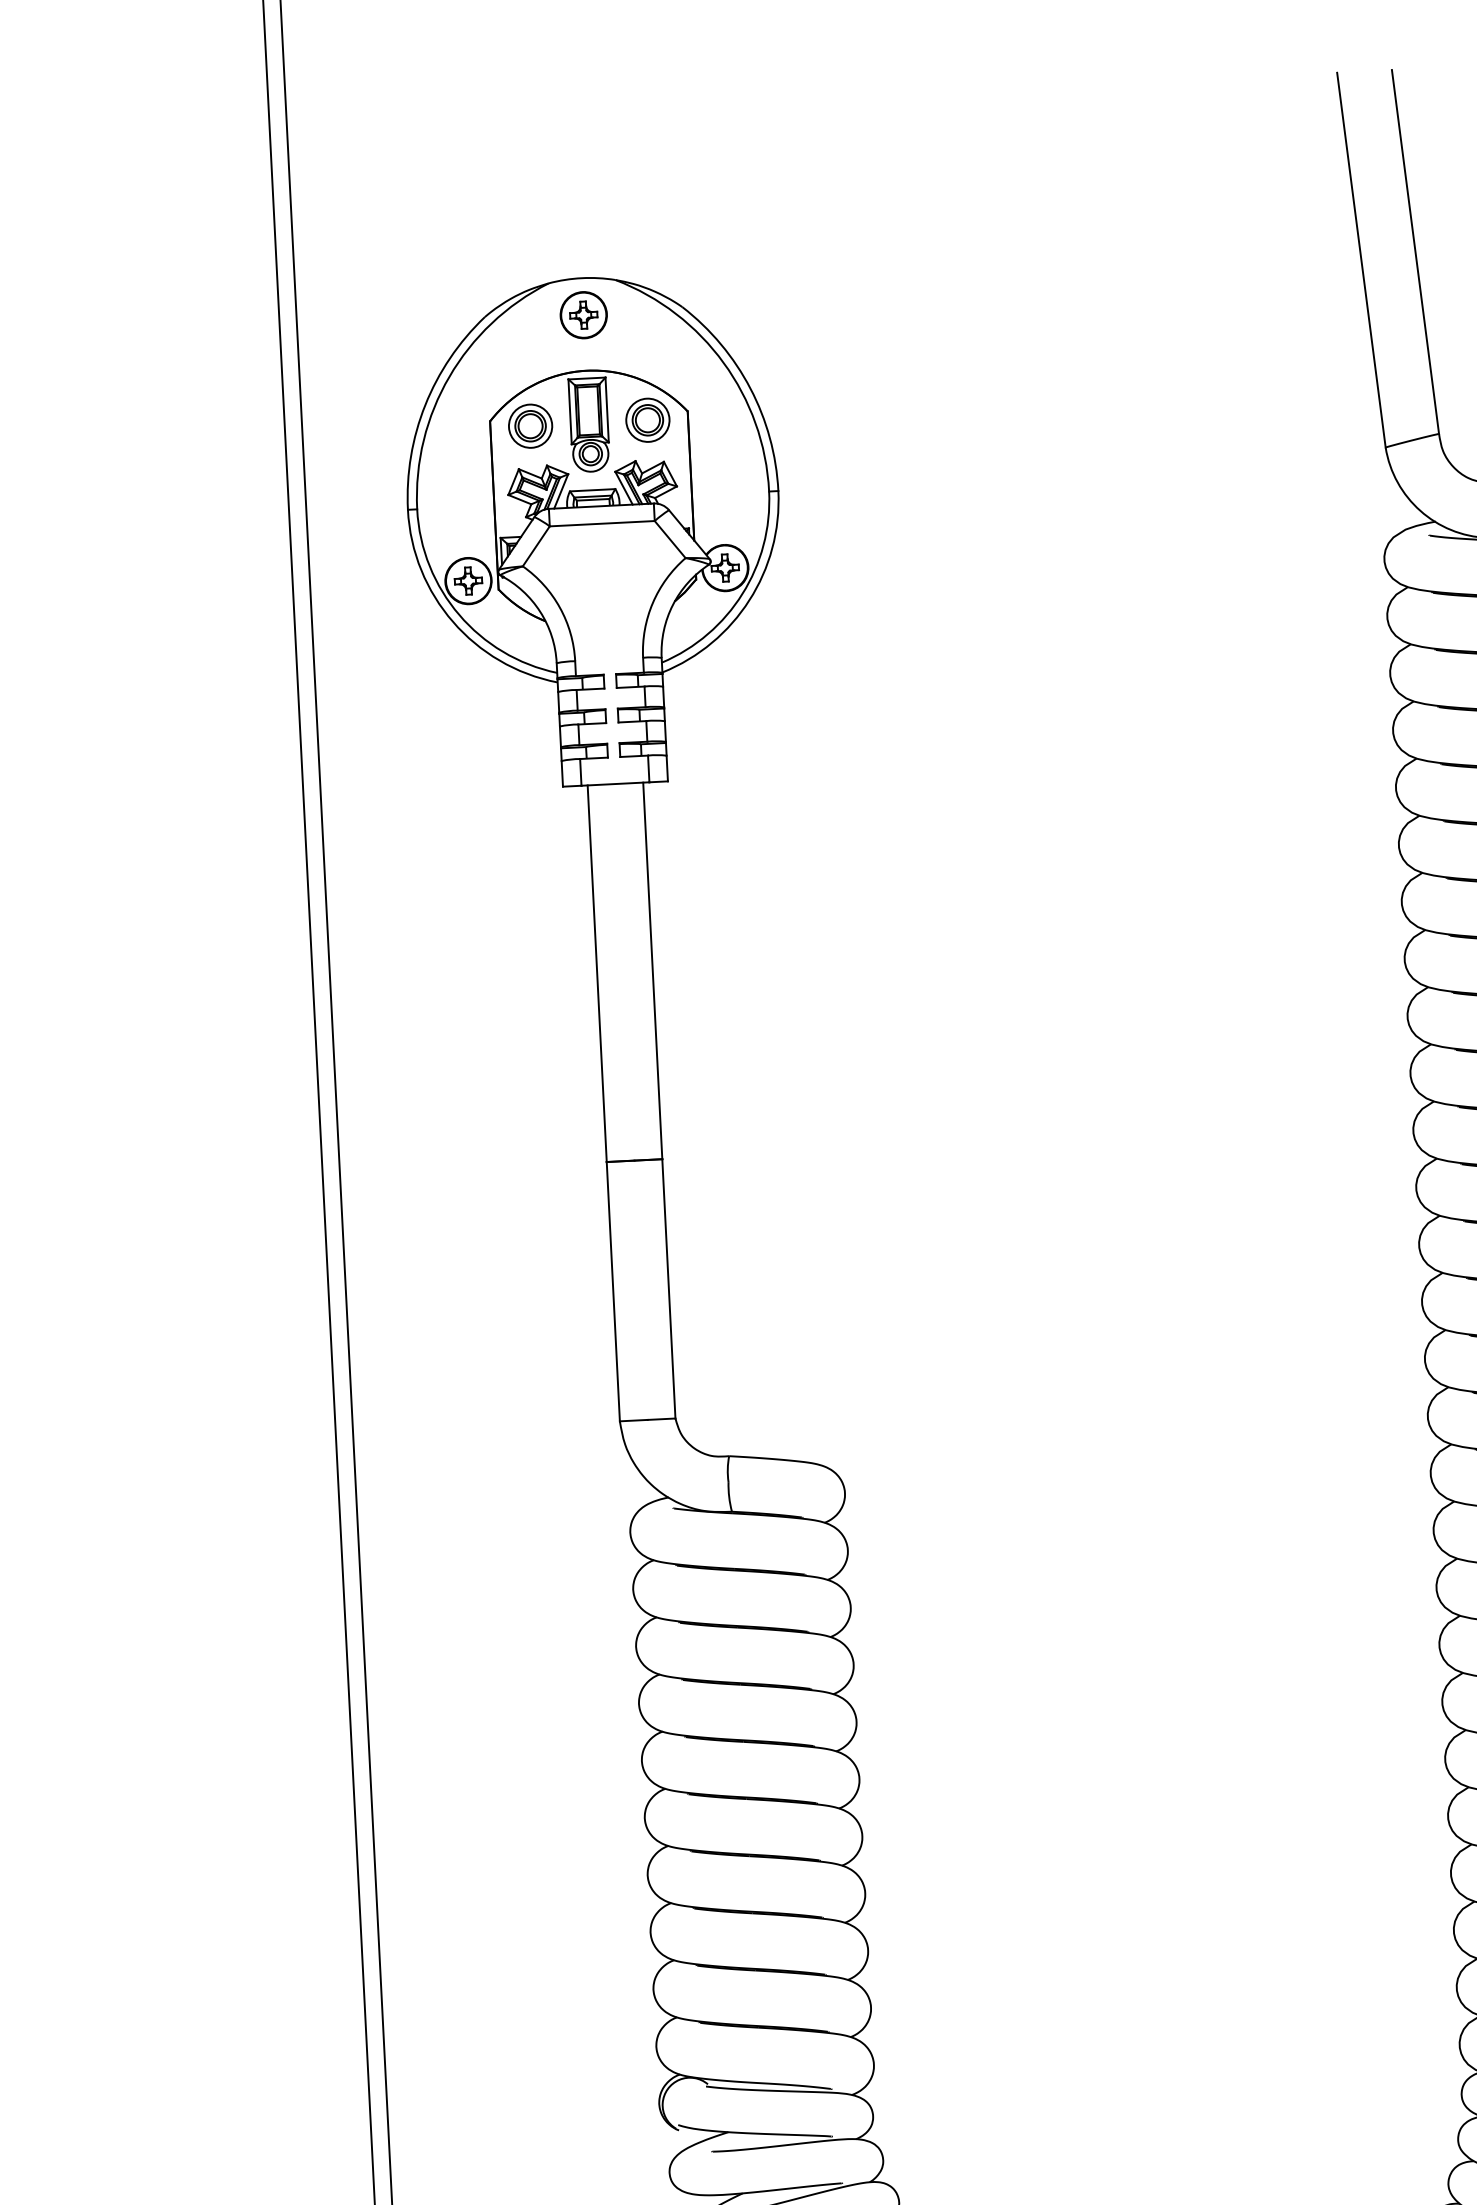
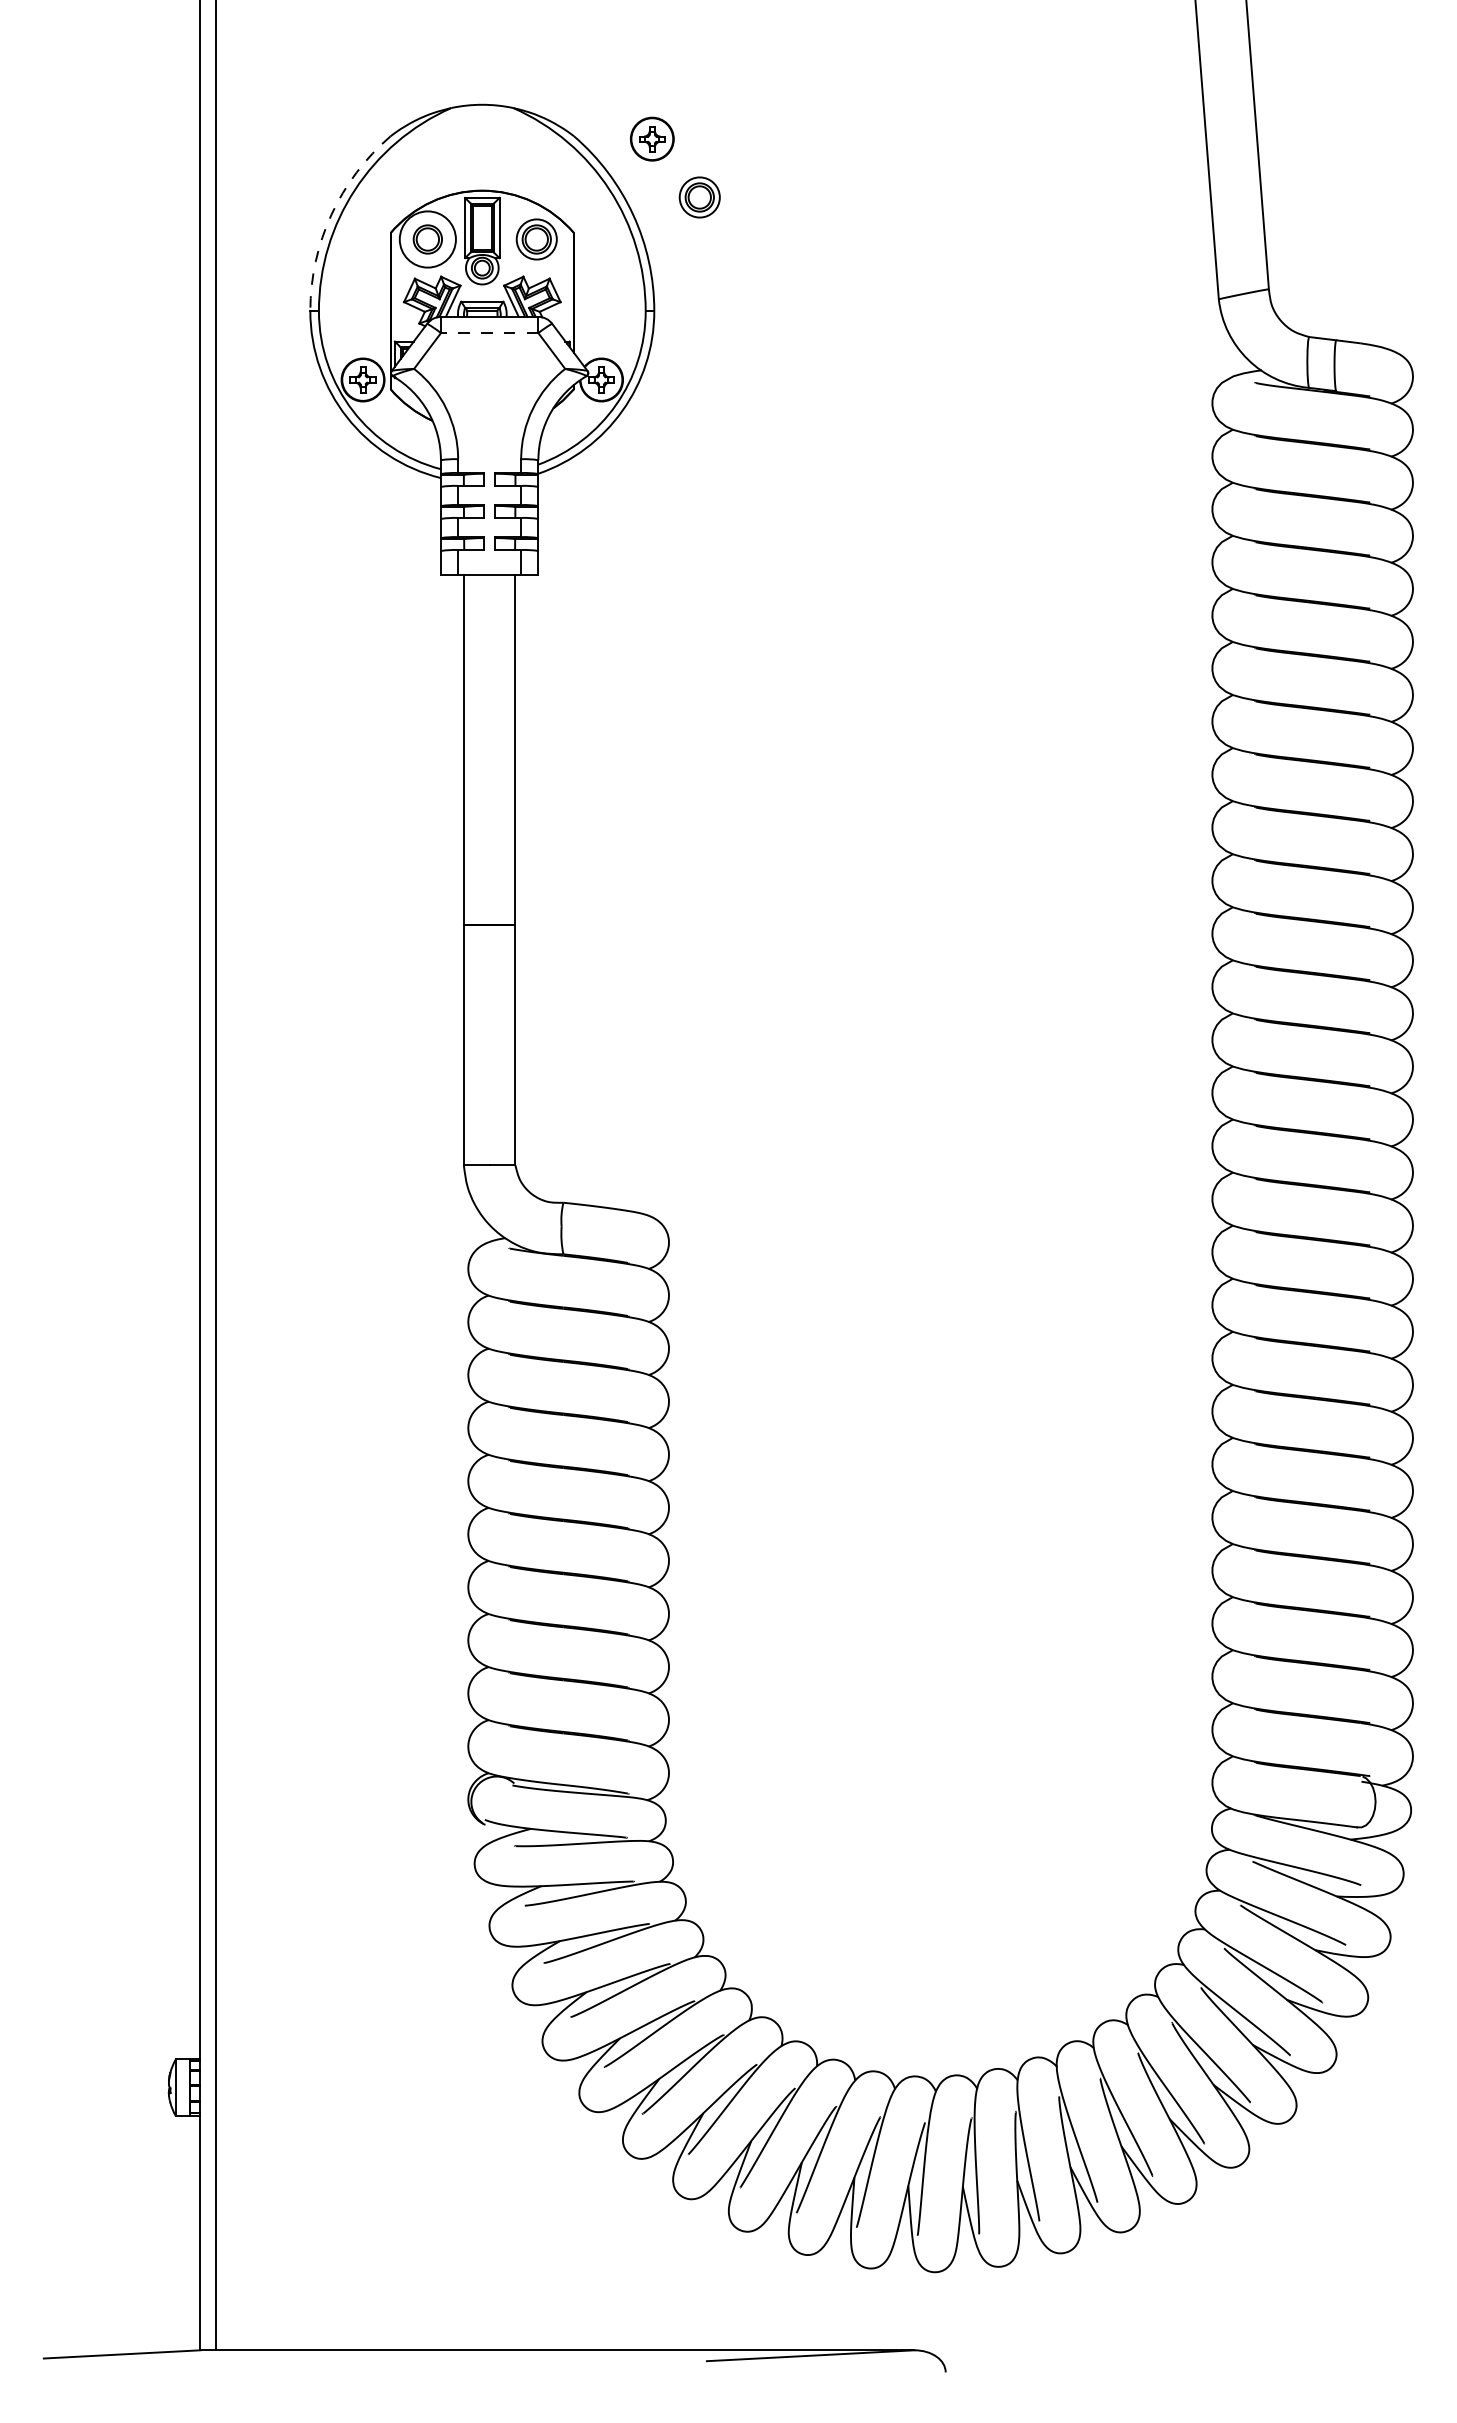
part: (583, 314) -> (652, 138), moved
part: (820, 366) -> (699, 197), added
arc: (425, 404) -> (331, 214), solid -> dashed
circle: (530, 426) -> (427, 239), size x1.4
line: (602, 524) -> (489, 333), solid -> dashed

